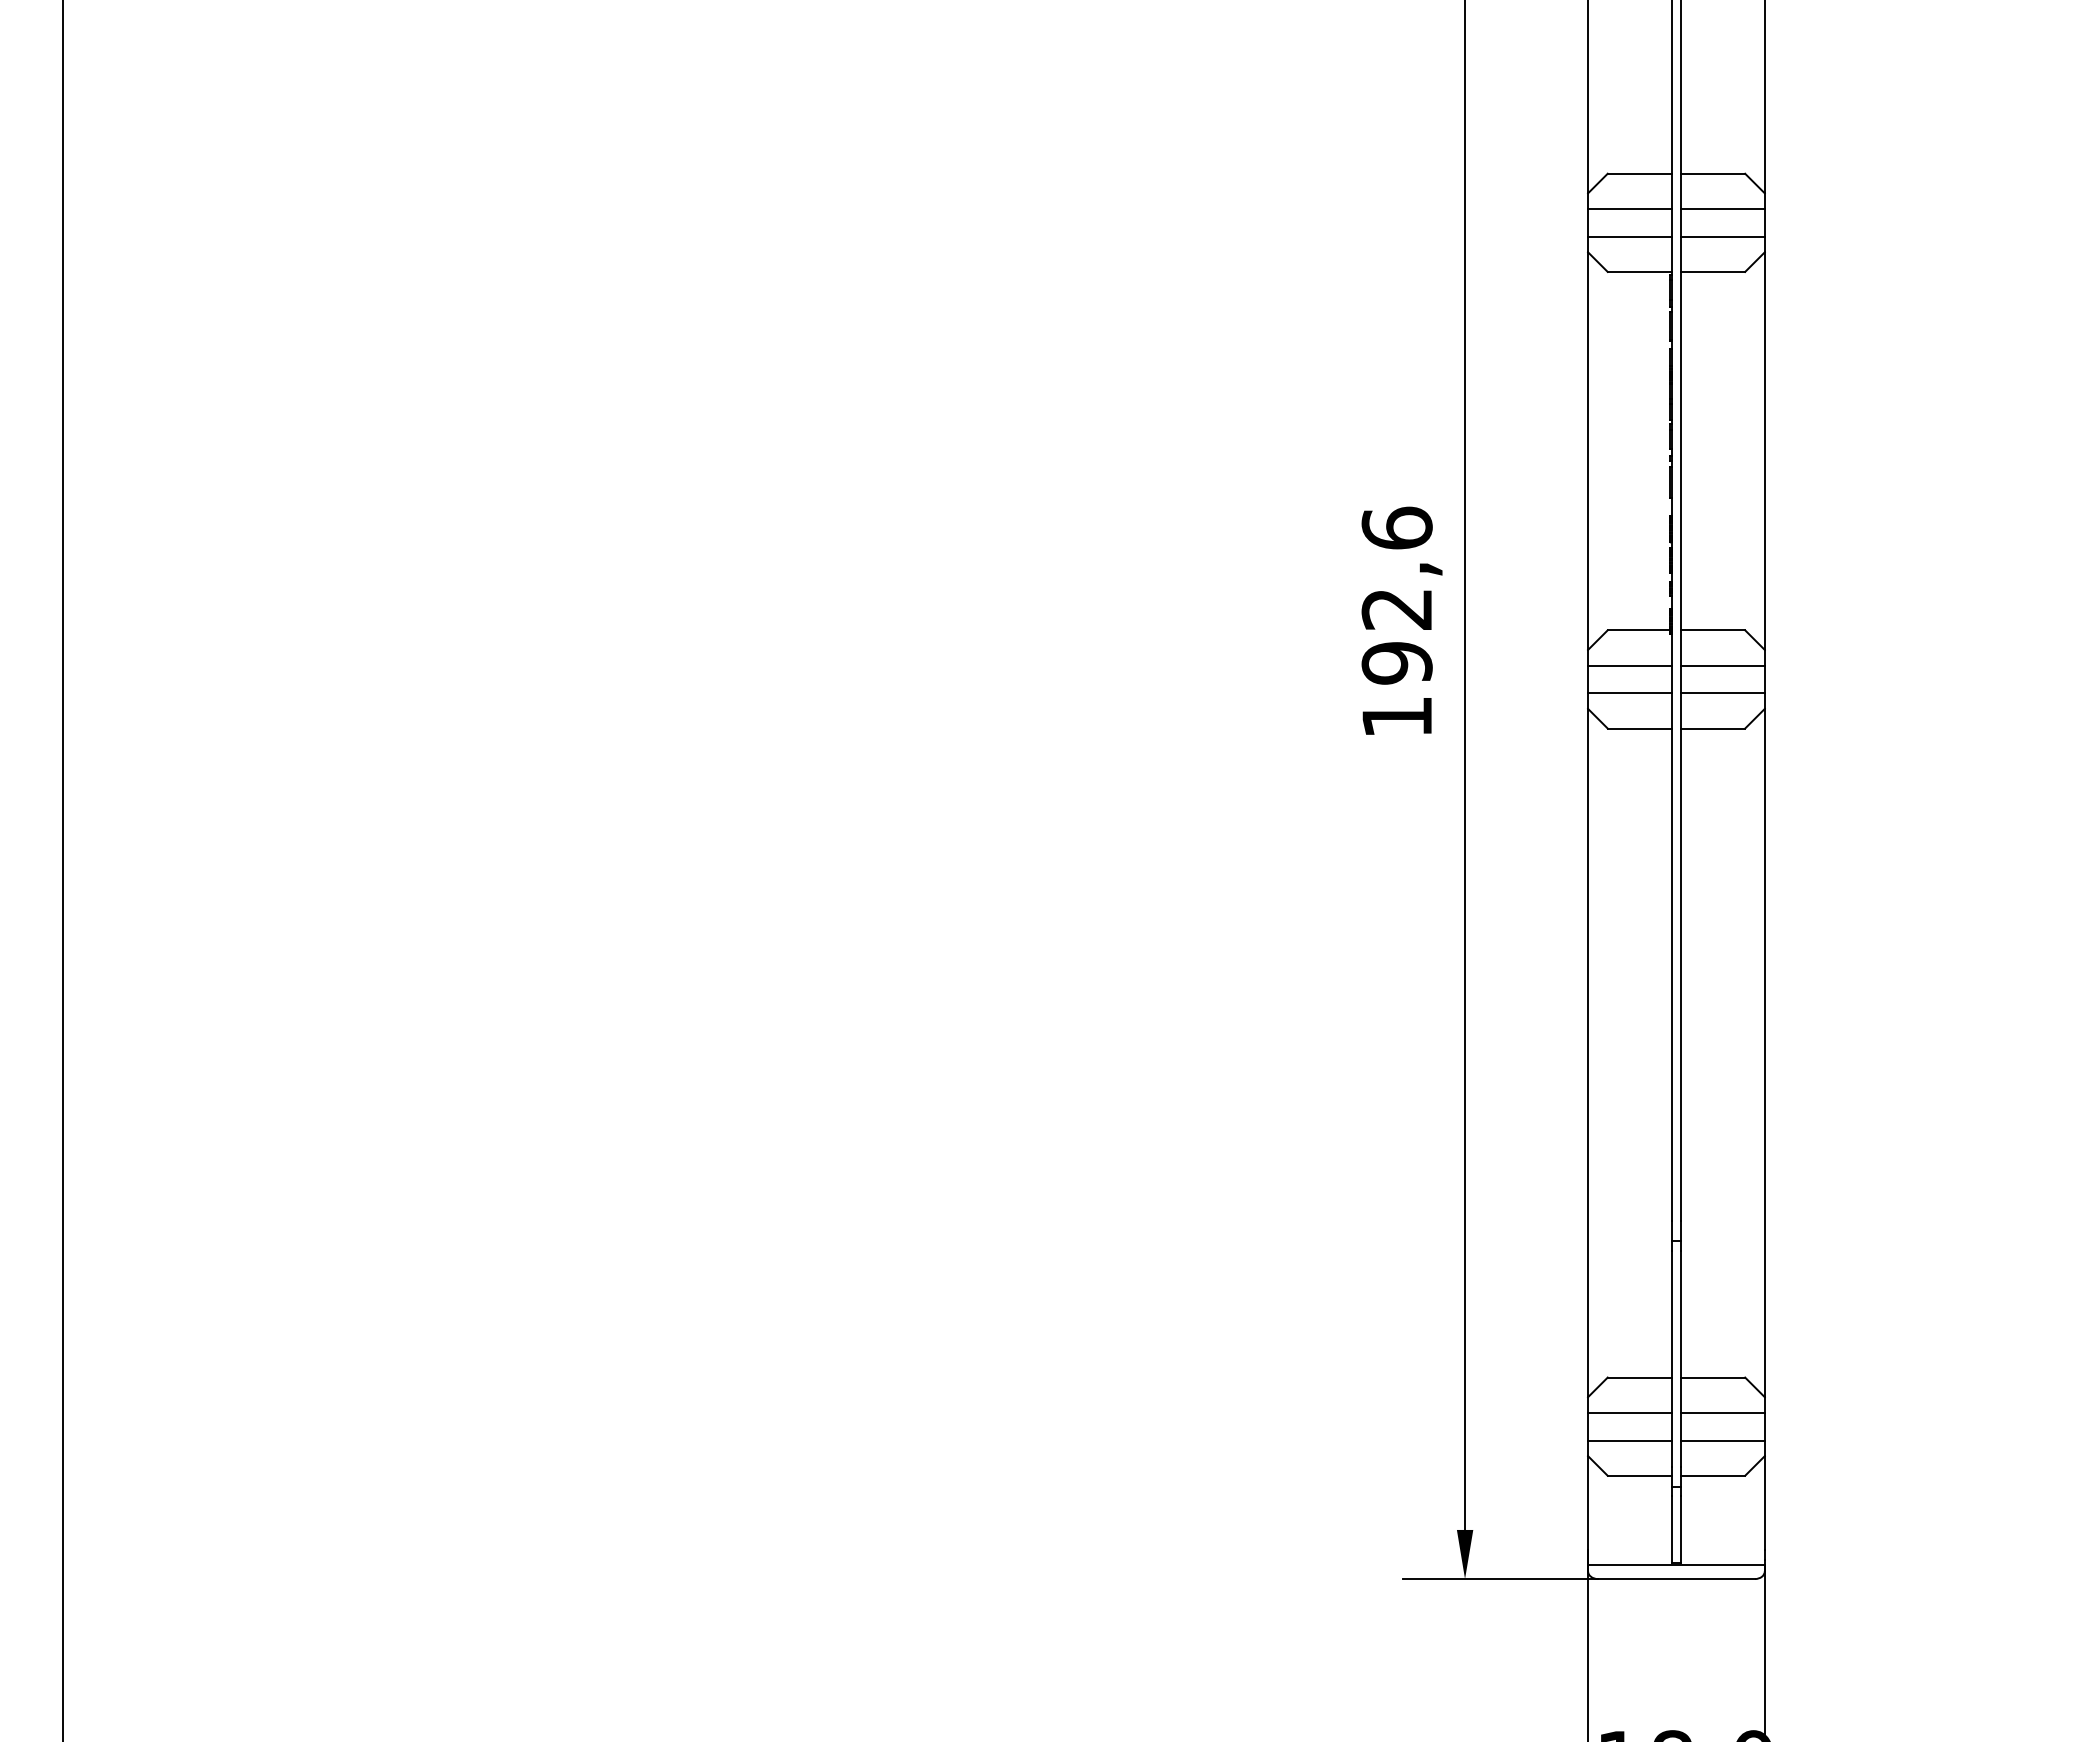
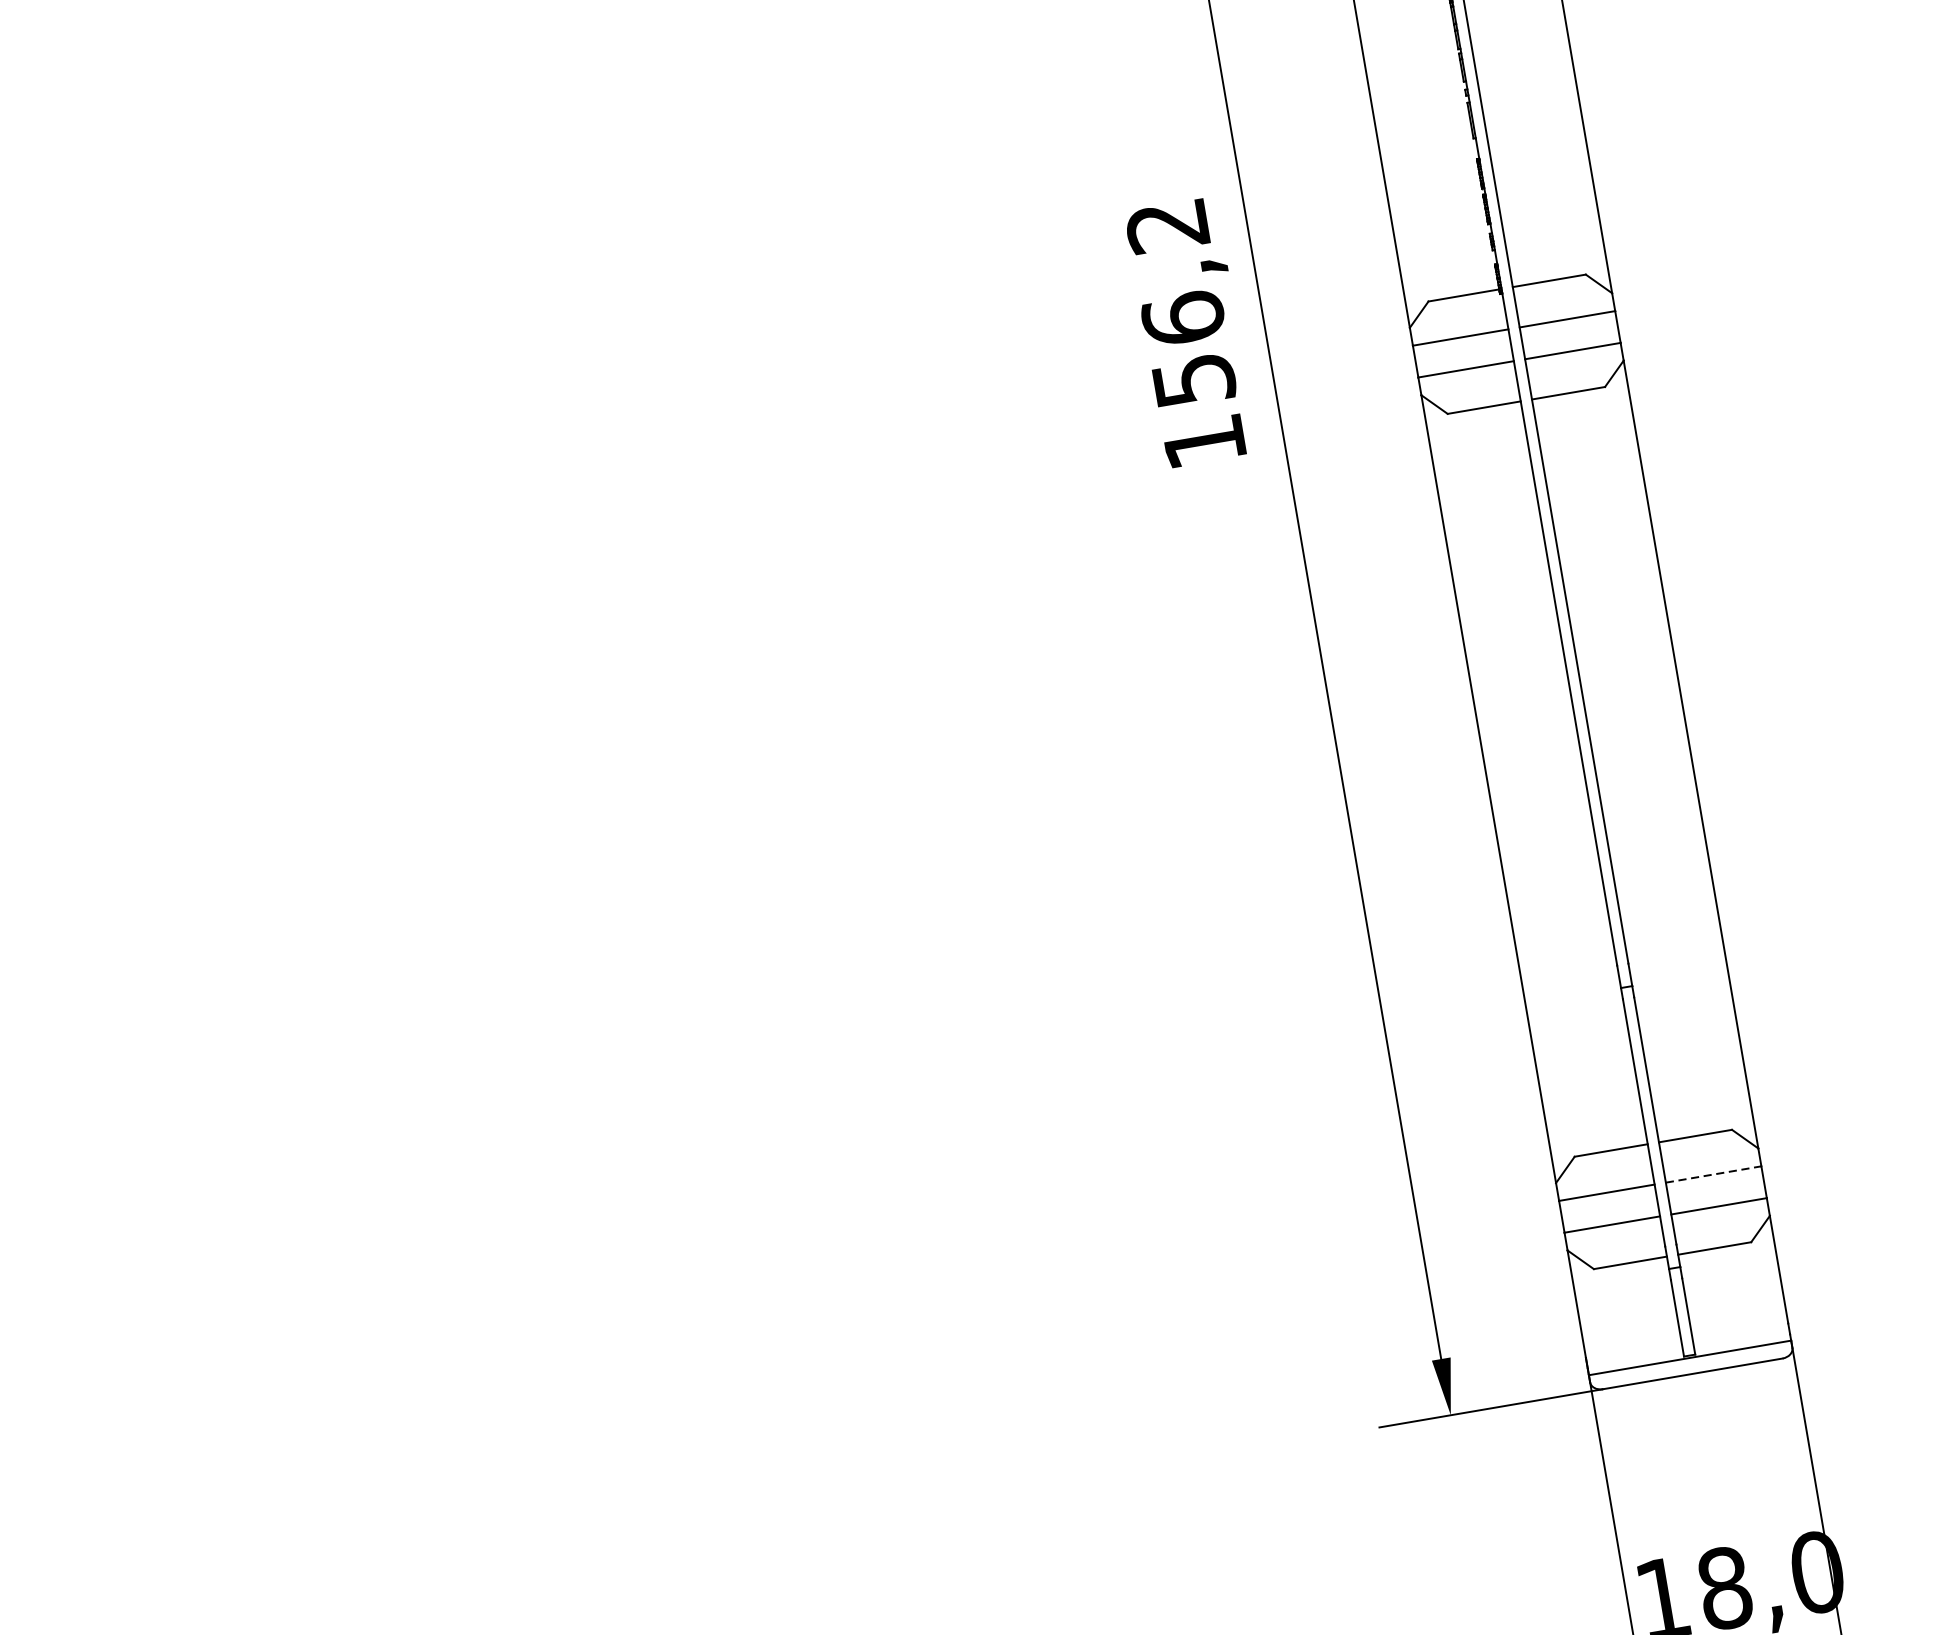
text: (1396, 595) -> (1179, 302), 192,6 -> 156,2
line: (1723, 1412) -> (1714, 1174), solid -> dashed

